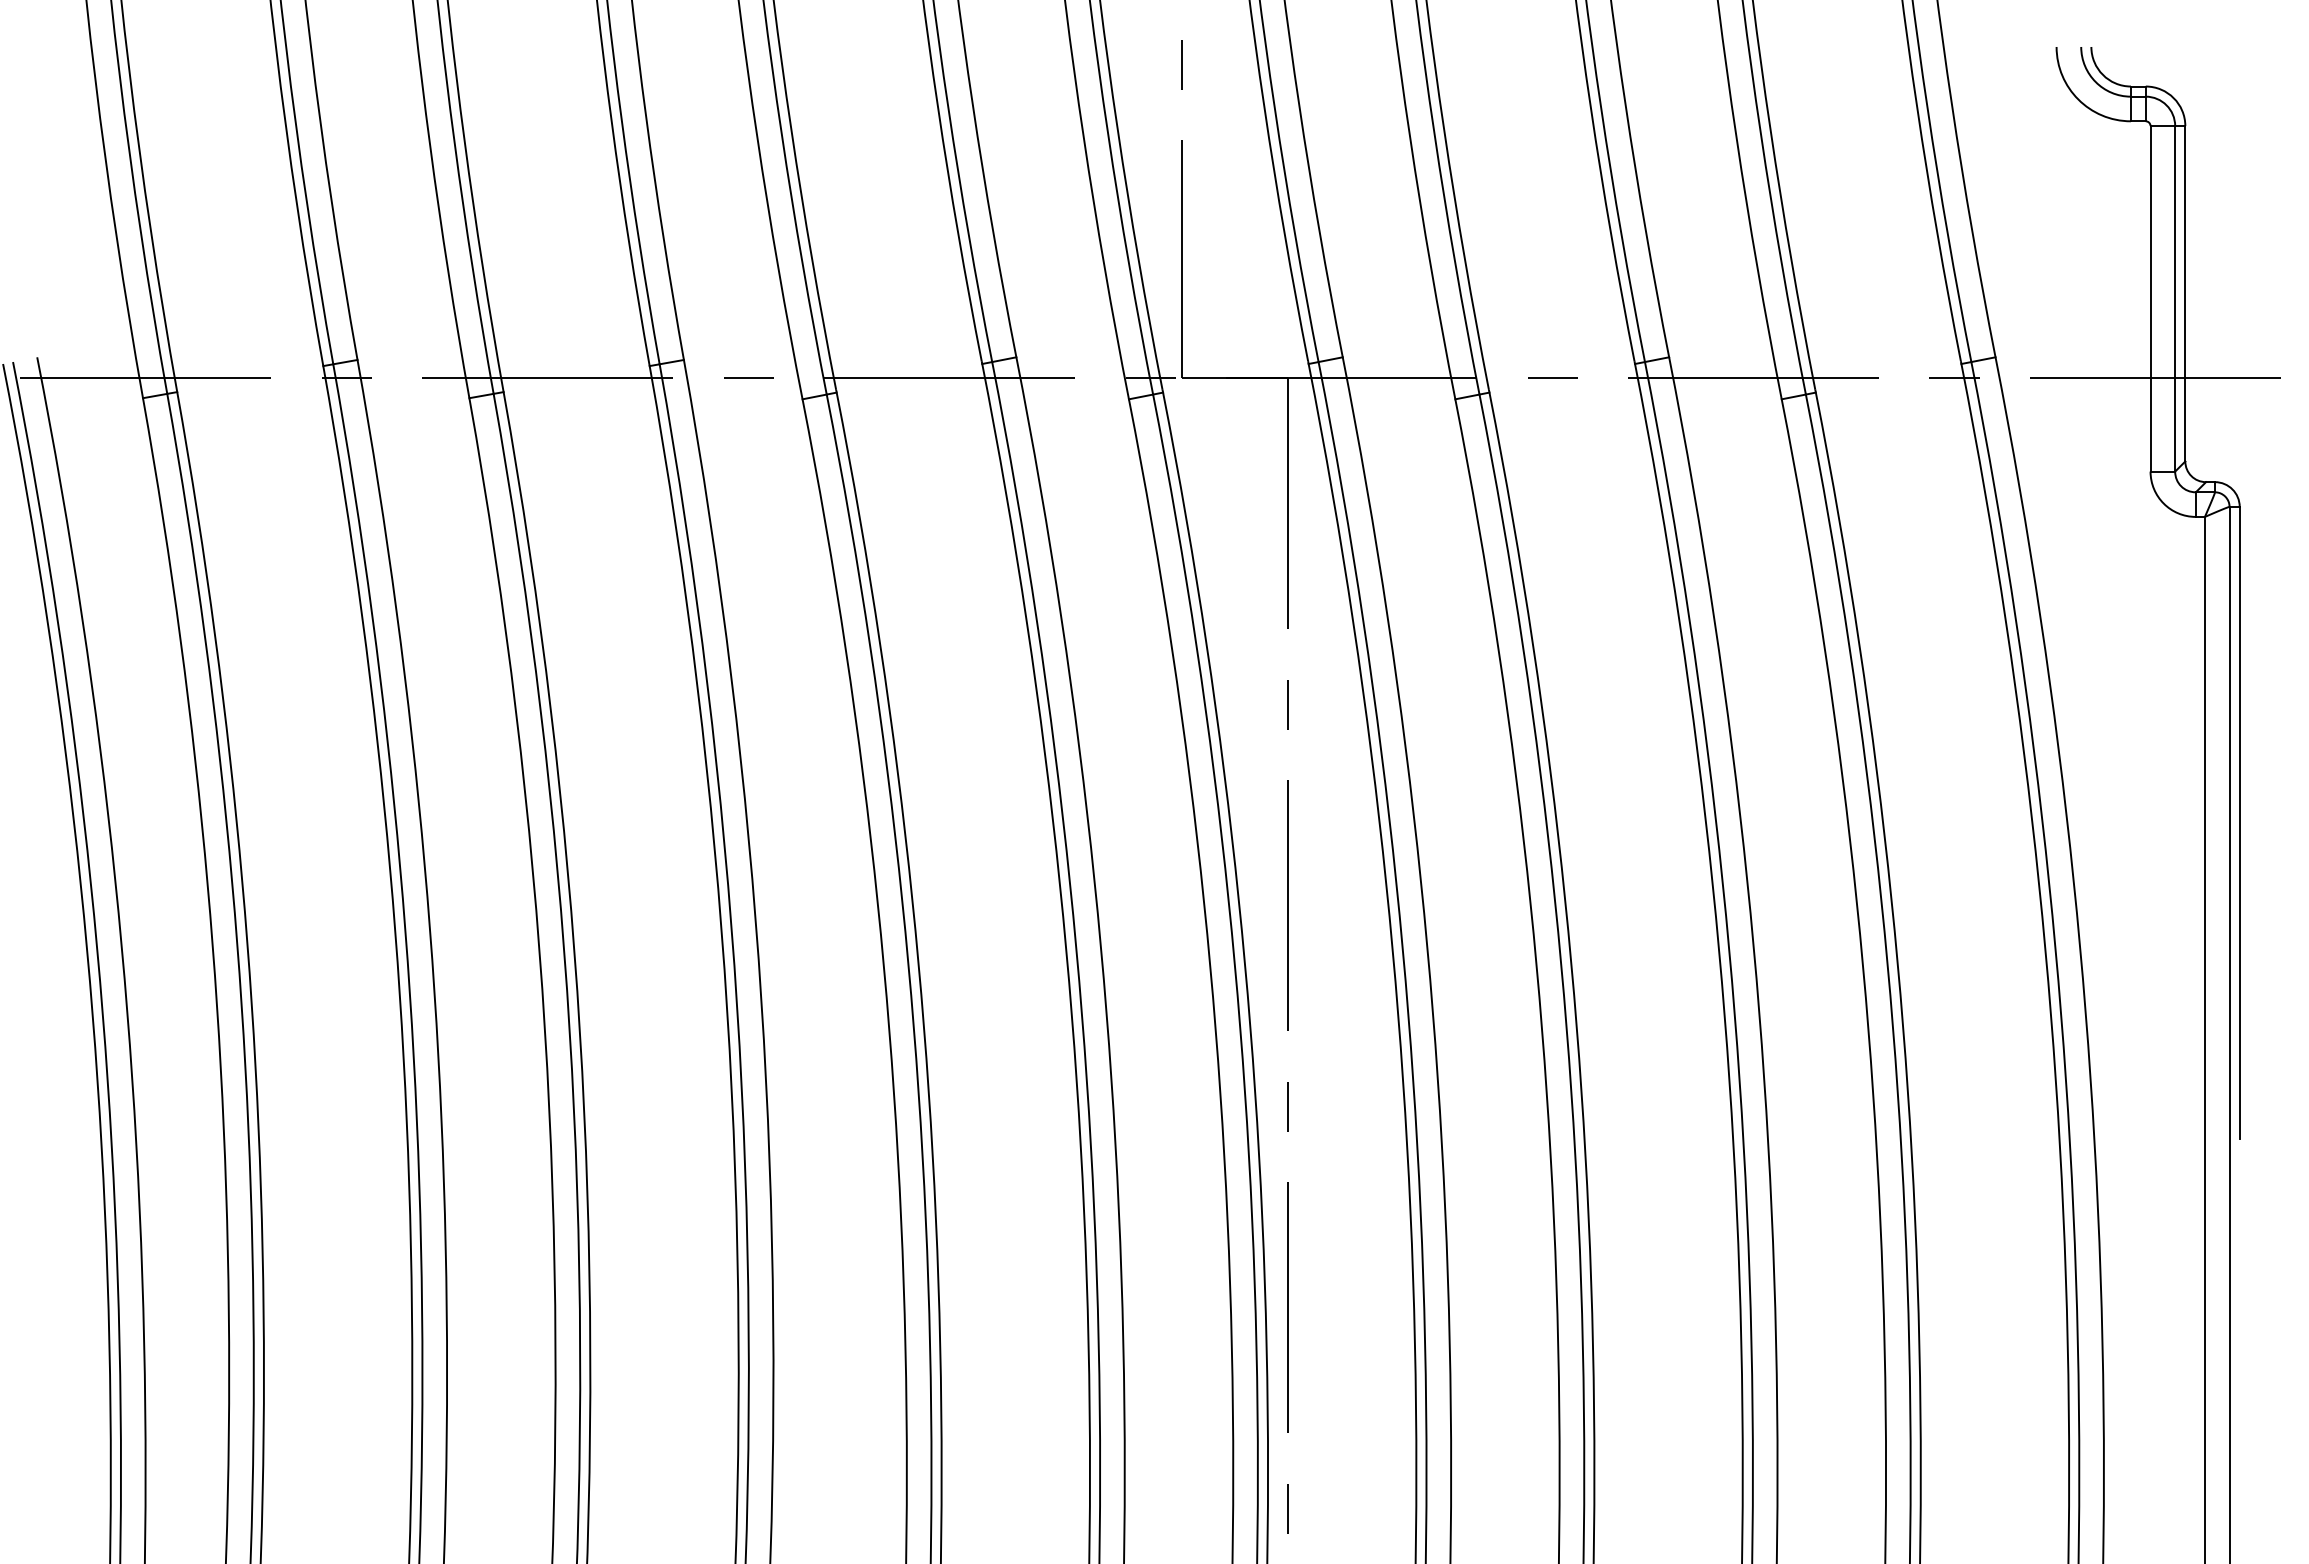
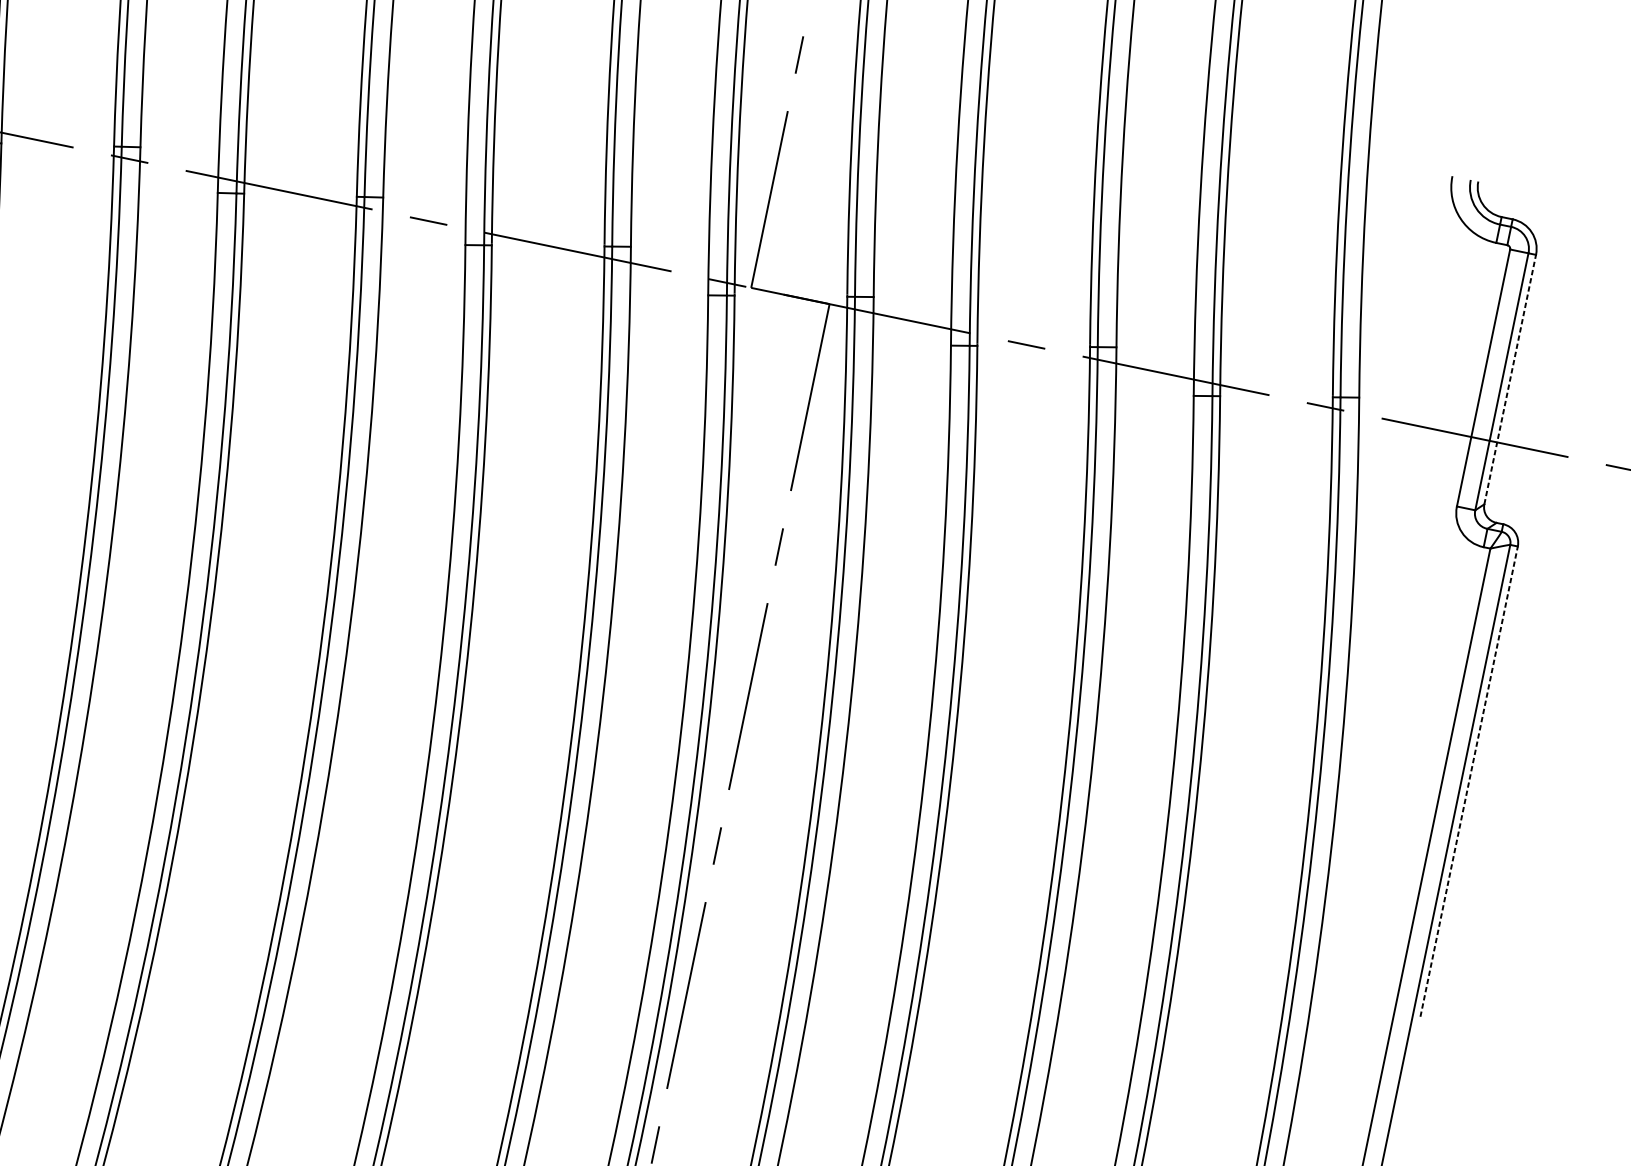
line: (2185, 293) -> (1510, 379), solid -> dashed
line: (2239, 822) -> (1469, 781), solid -> dashed

